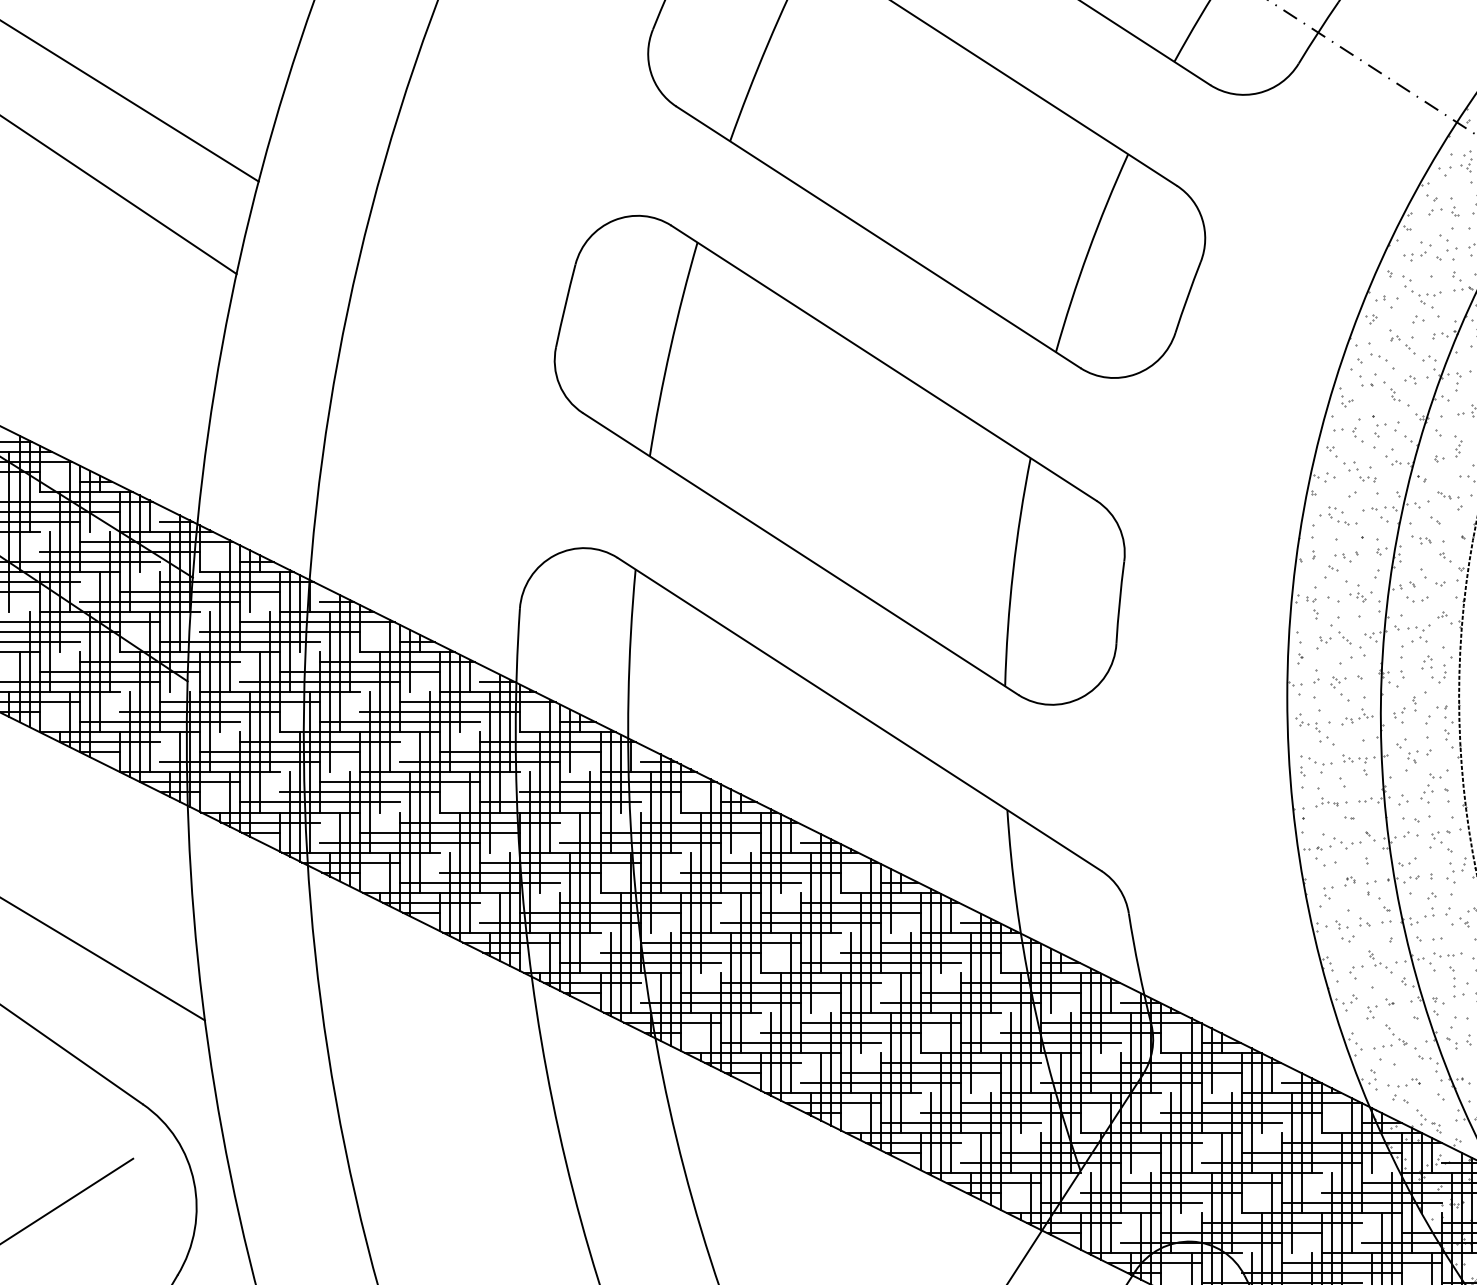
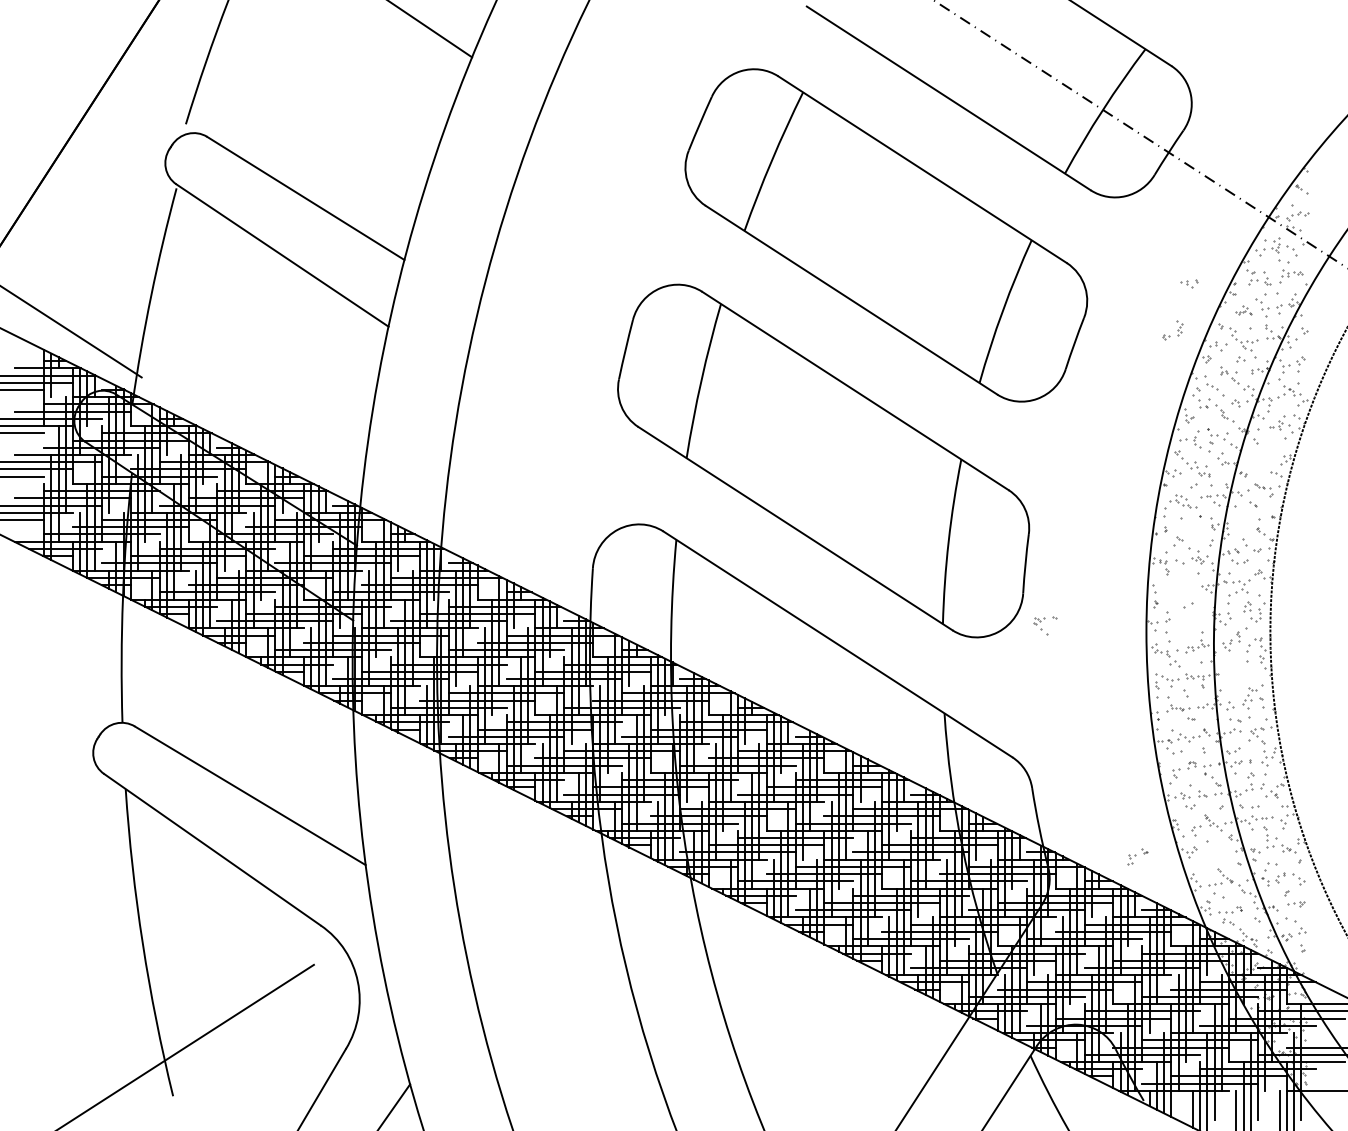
part: (1421, 251) -> (1243, 310), size x0.6
part: (1448, 449) -> (1172, 330), moved
part: (1420, 539) -> (1242, 518), removed
part: (1346, 556) -> (1189, 283), moved
part: (1341, 636) -> (1185, 588), removed
part: (1346, 688) -> (1045, 625), moved
part: (1414, 754) -> (1238, 673), removed
part: (1380, 1008) -> (1137, 856), moved

